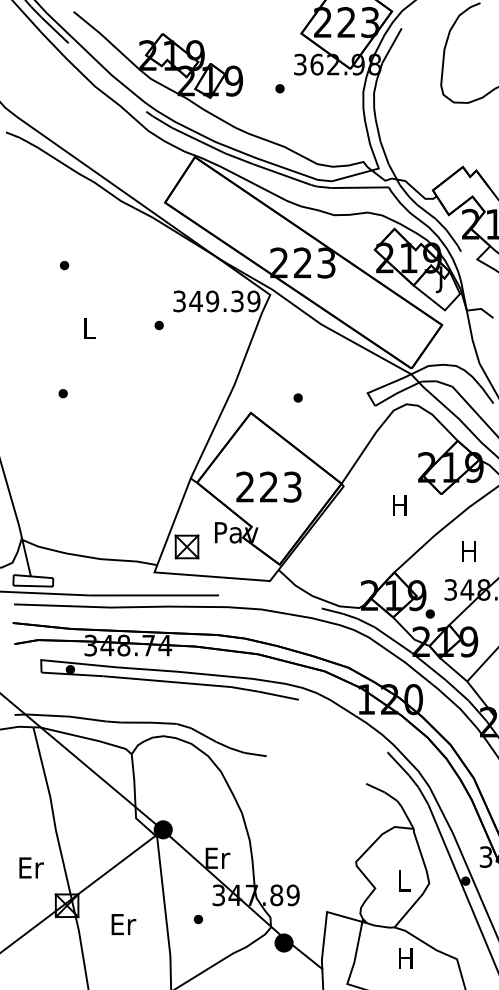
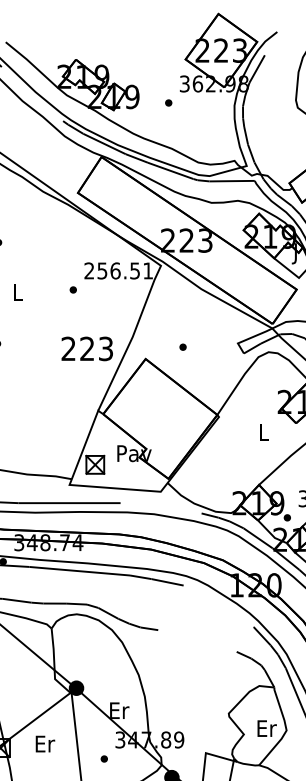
text: (216, 301) -> (118, 271), 349.39 -> 256.51
text: (268, 486) -> (86, 348), moved
text: (399, 505) -> (263, 432), H -> L
text: (404, 880) -> (267, 728), L -> Er
text: (123, 924) -> (45, 744), moved

